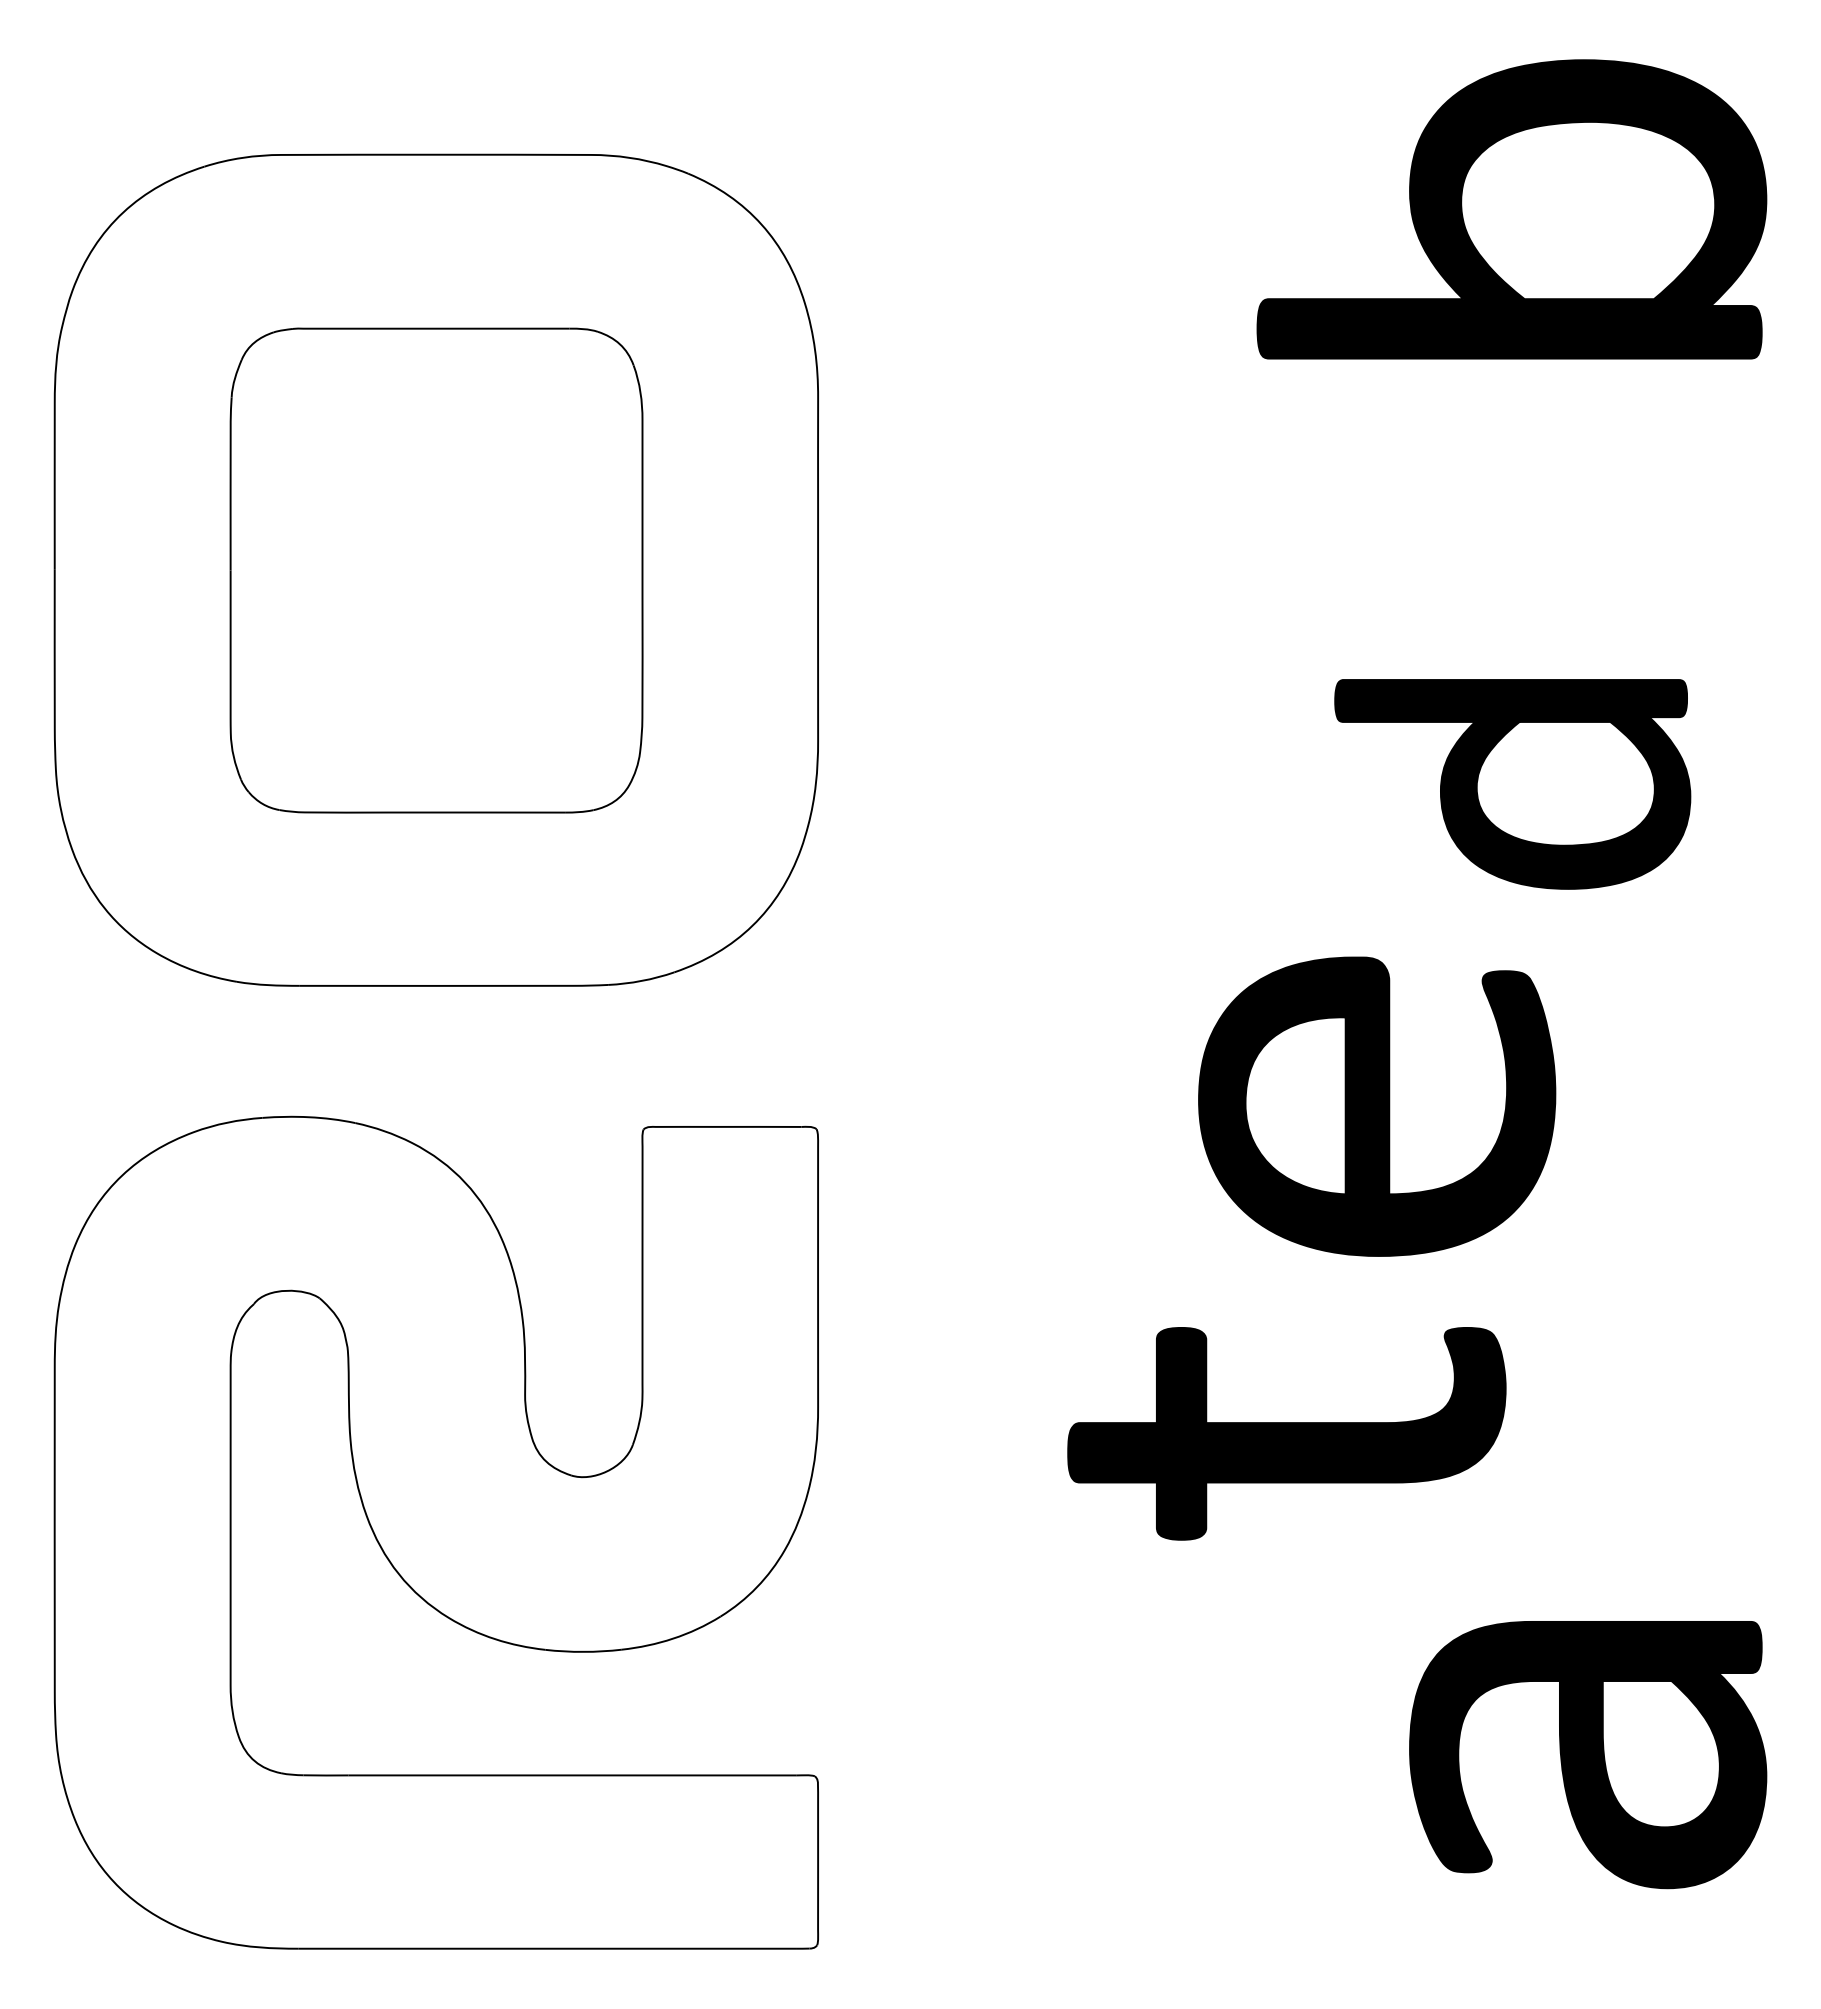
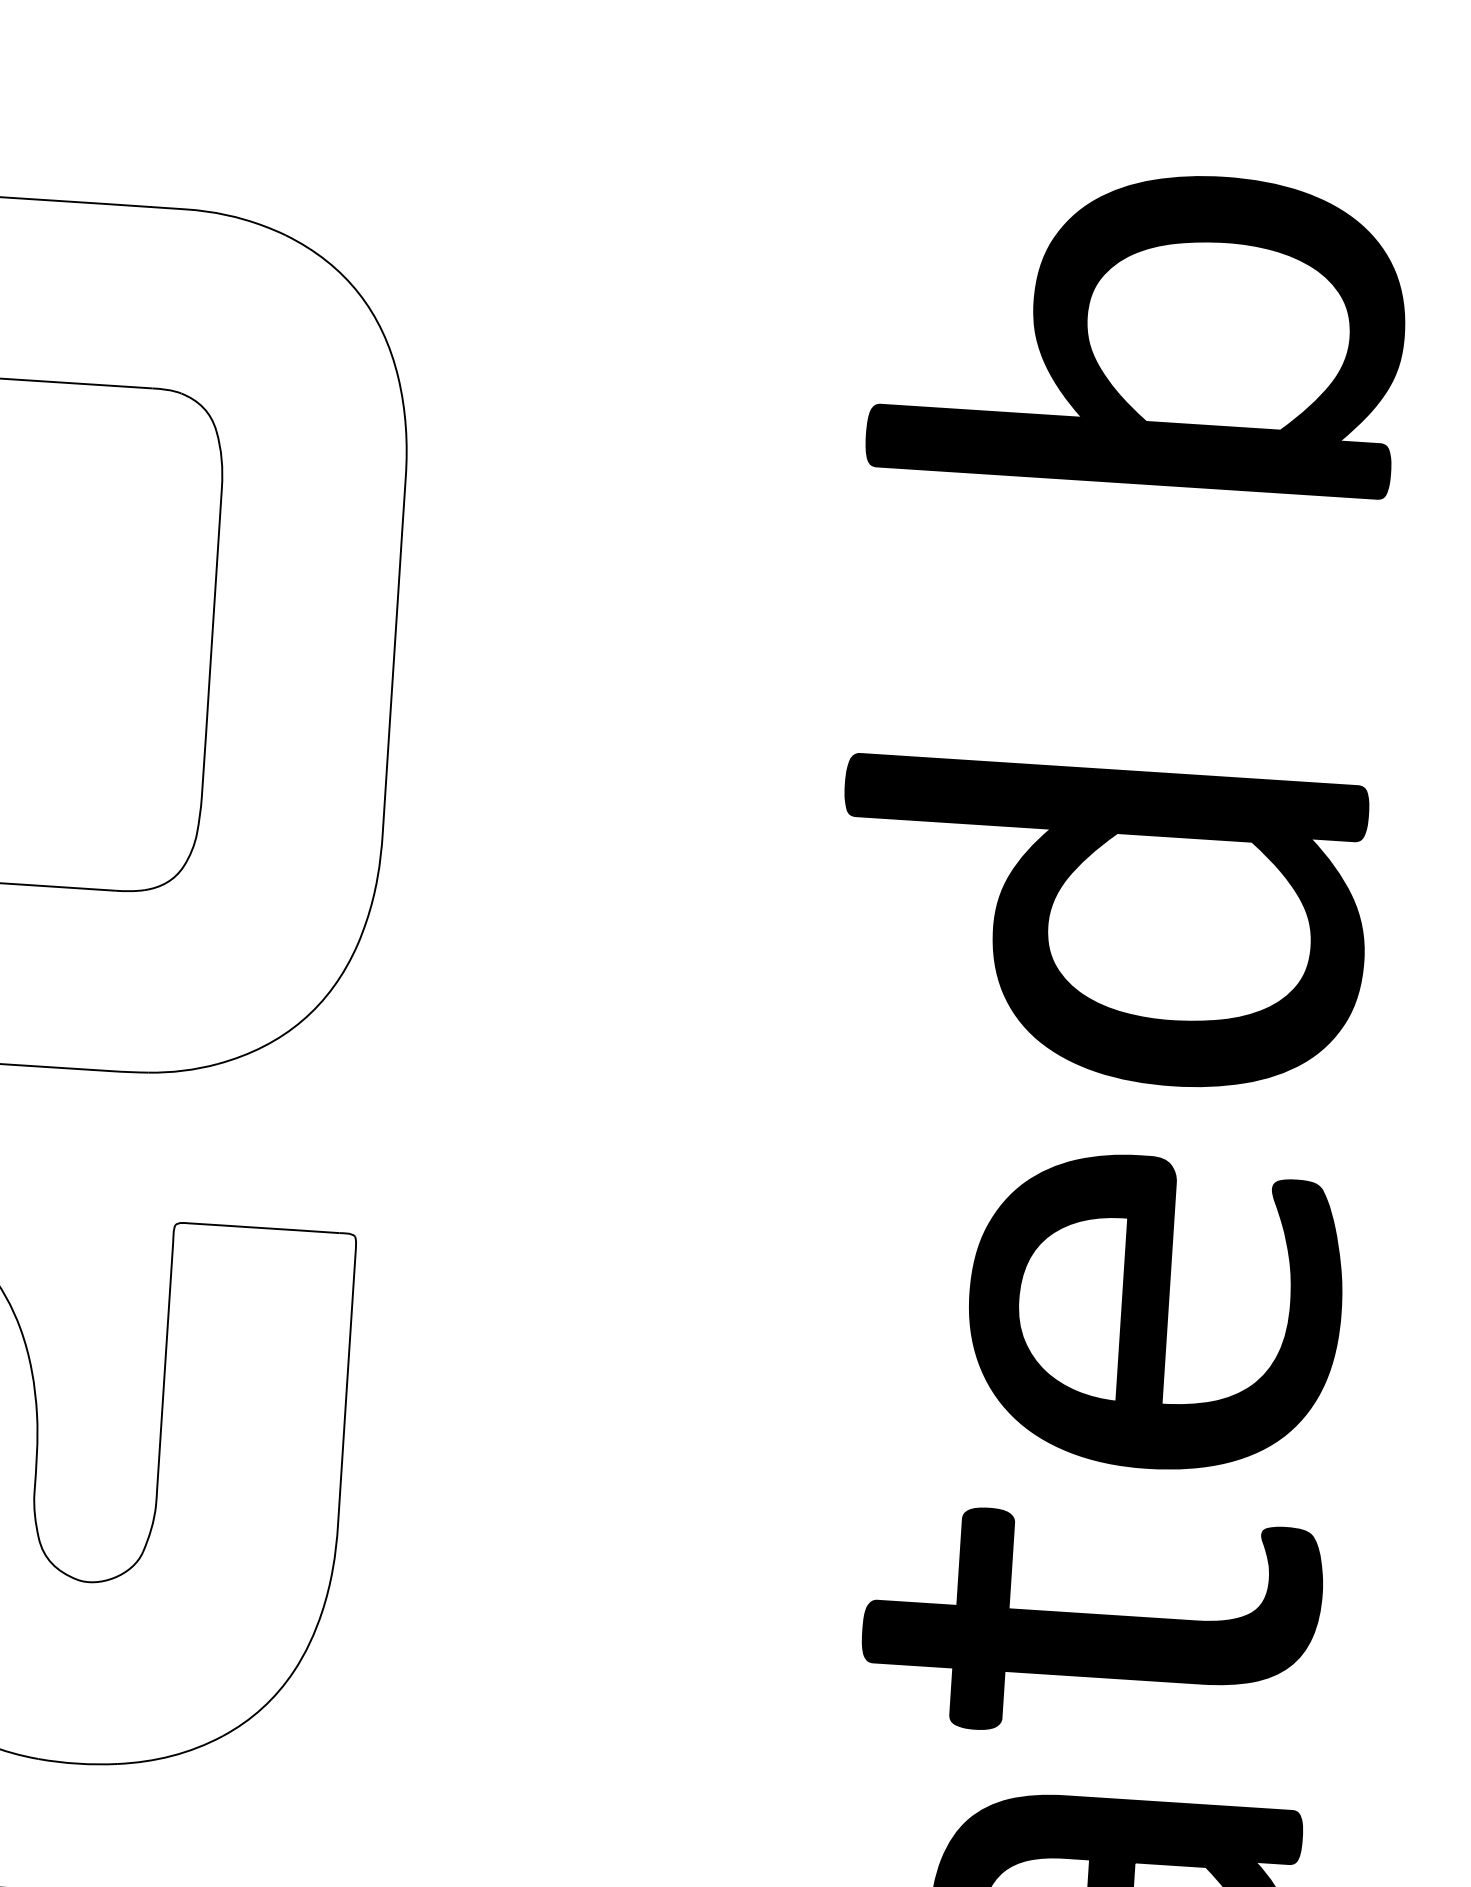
part: (1512, 784) -> (1101, 925), size x1.43
part: (1377, 1106) -> (1155, 1312), moved
part: (1286, 1433) -> (1091, 1625), moved

